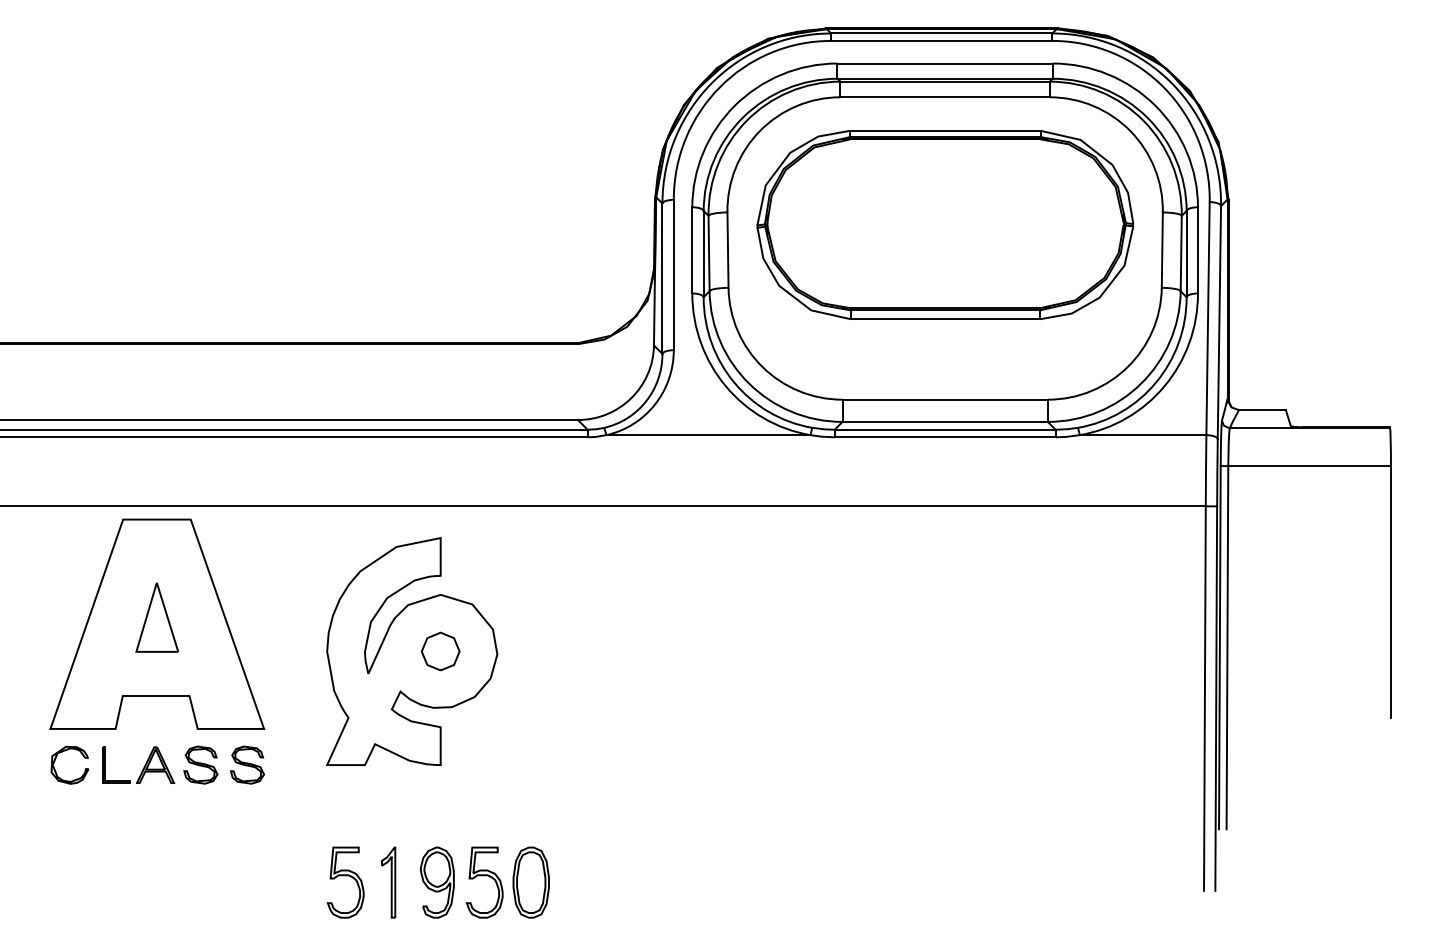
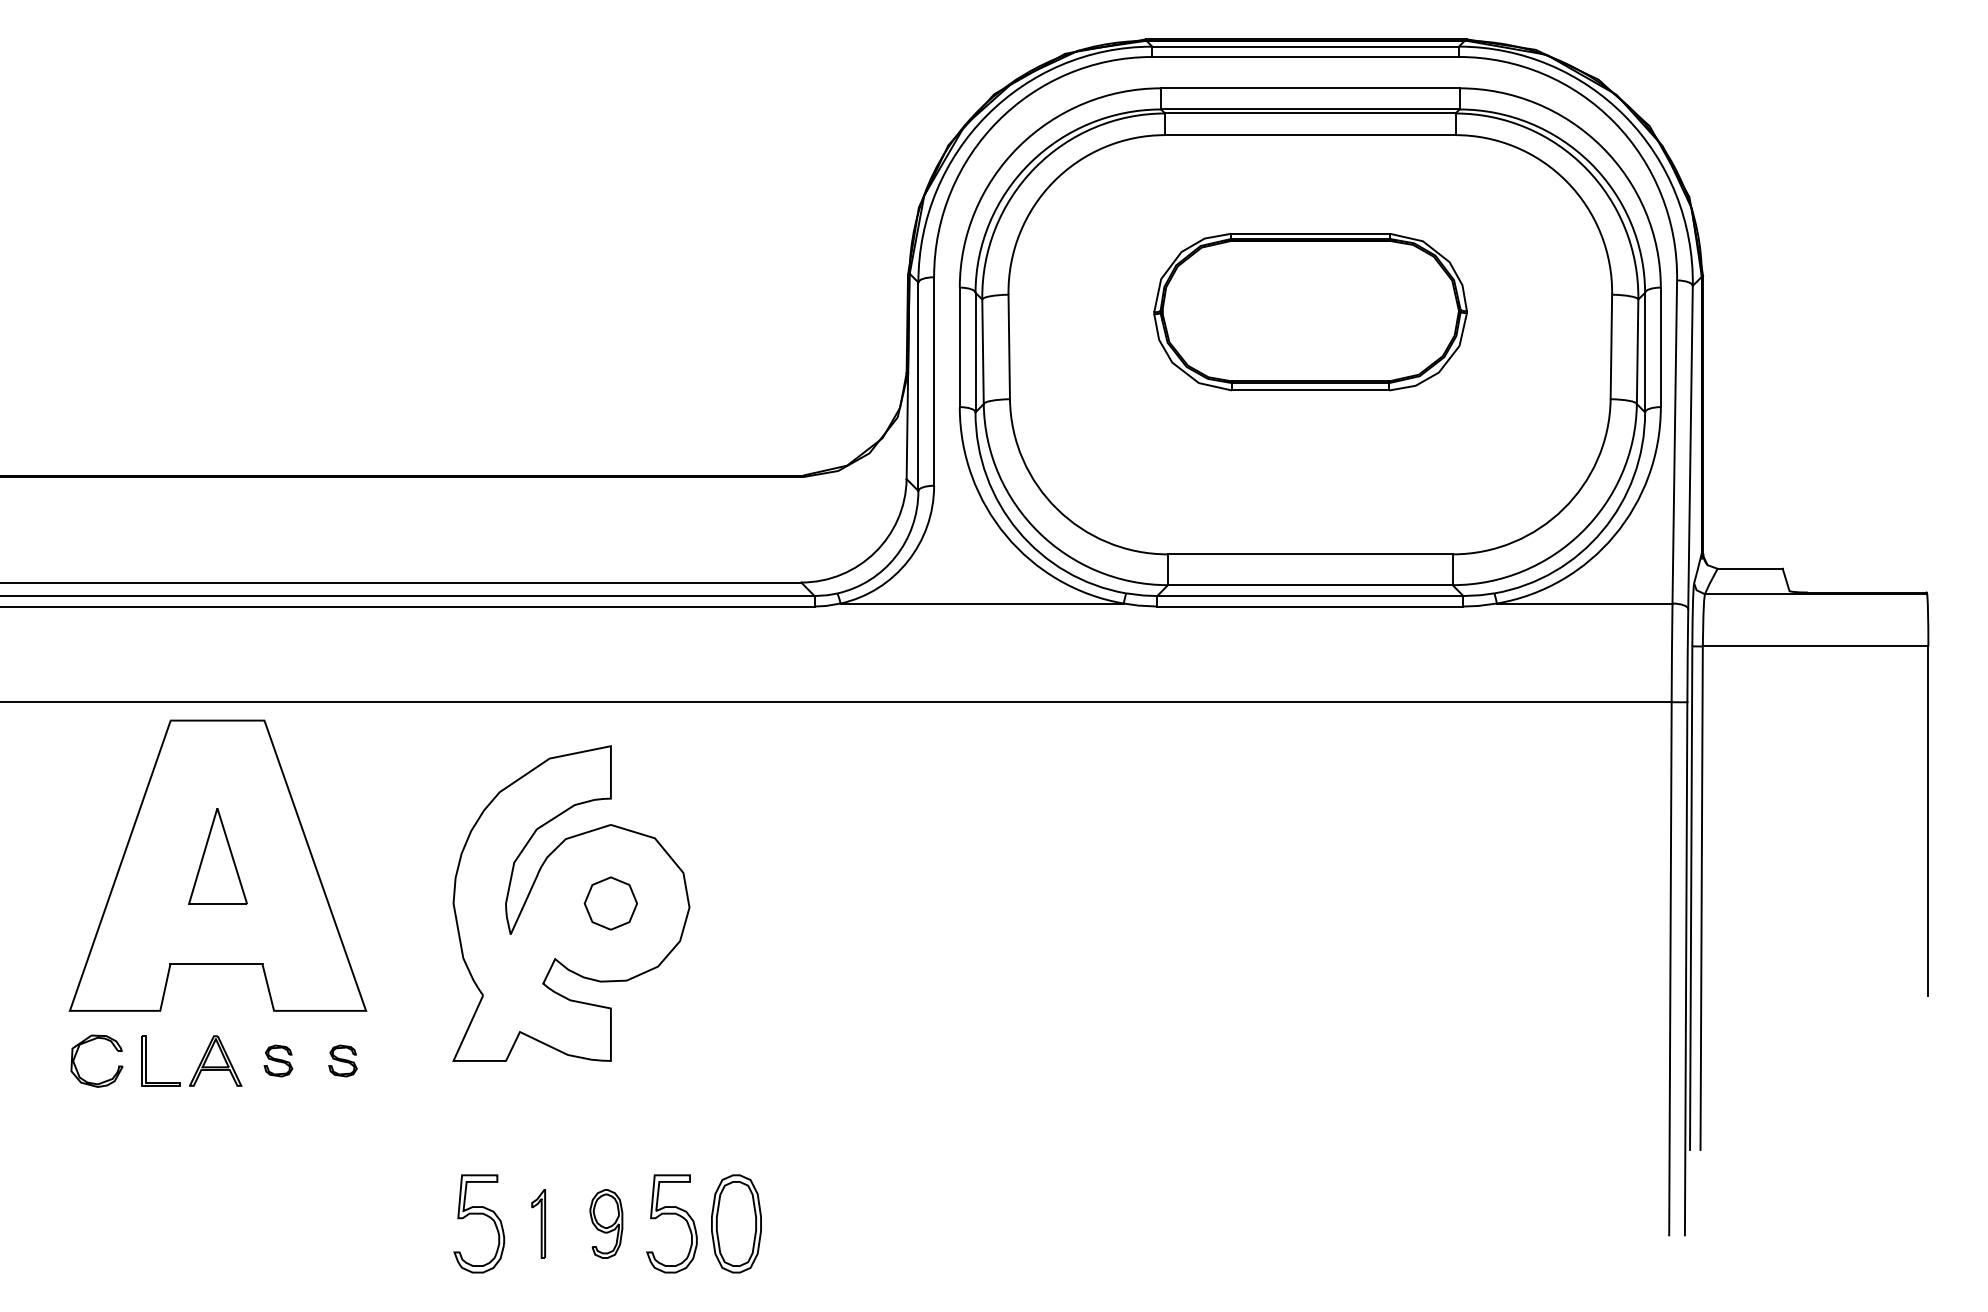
part: (945, 224) -> (1310, 311), size x0.6
part: (200, 764) -> (278, 1060), size x0.6
part: (247, 764) -> (342, 1060), size x0.6
part: (388, 882) -> (538, 1223), size x0.7
part: (437, 882) -> (606, 1223), size x0.7

